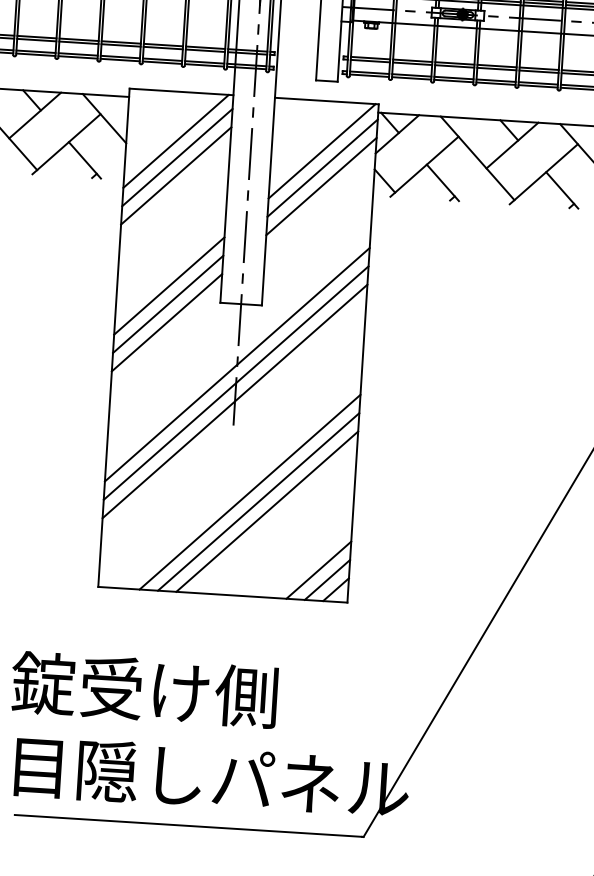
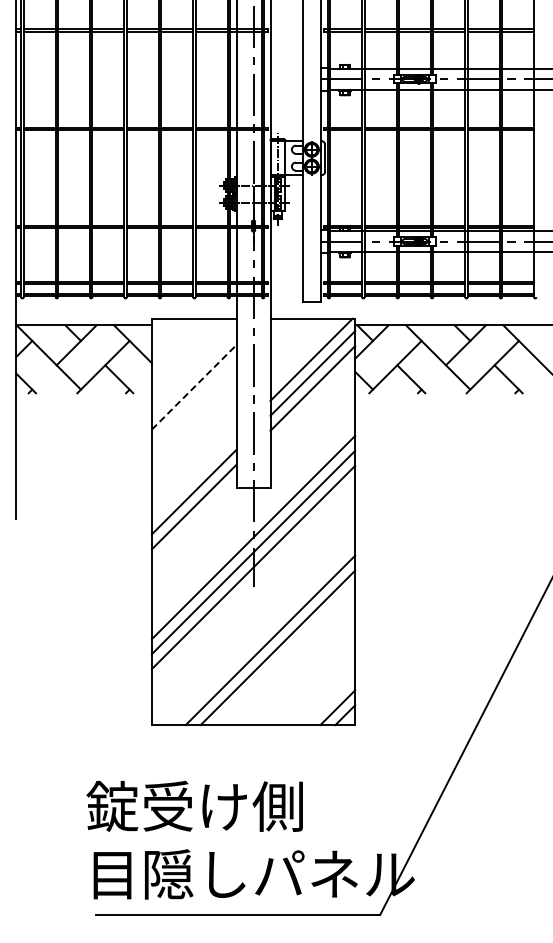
line: (175, 140) -> (191, 358), removed
line: (176, 156) -> (193, 371), removed
line: (176, 176) -> (194, 387), solid -> dashed
line: (168, 285) -> (193, 476), removed
line: (267, 511) -> (285, 655), removed
line: (319, 570) -> (330, 700), removed

